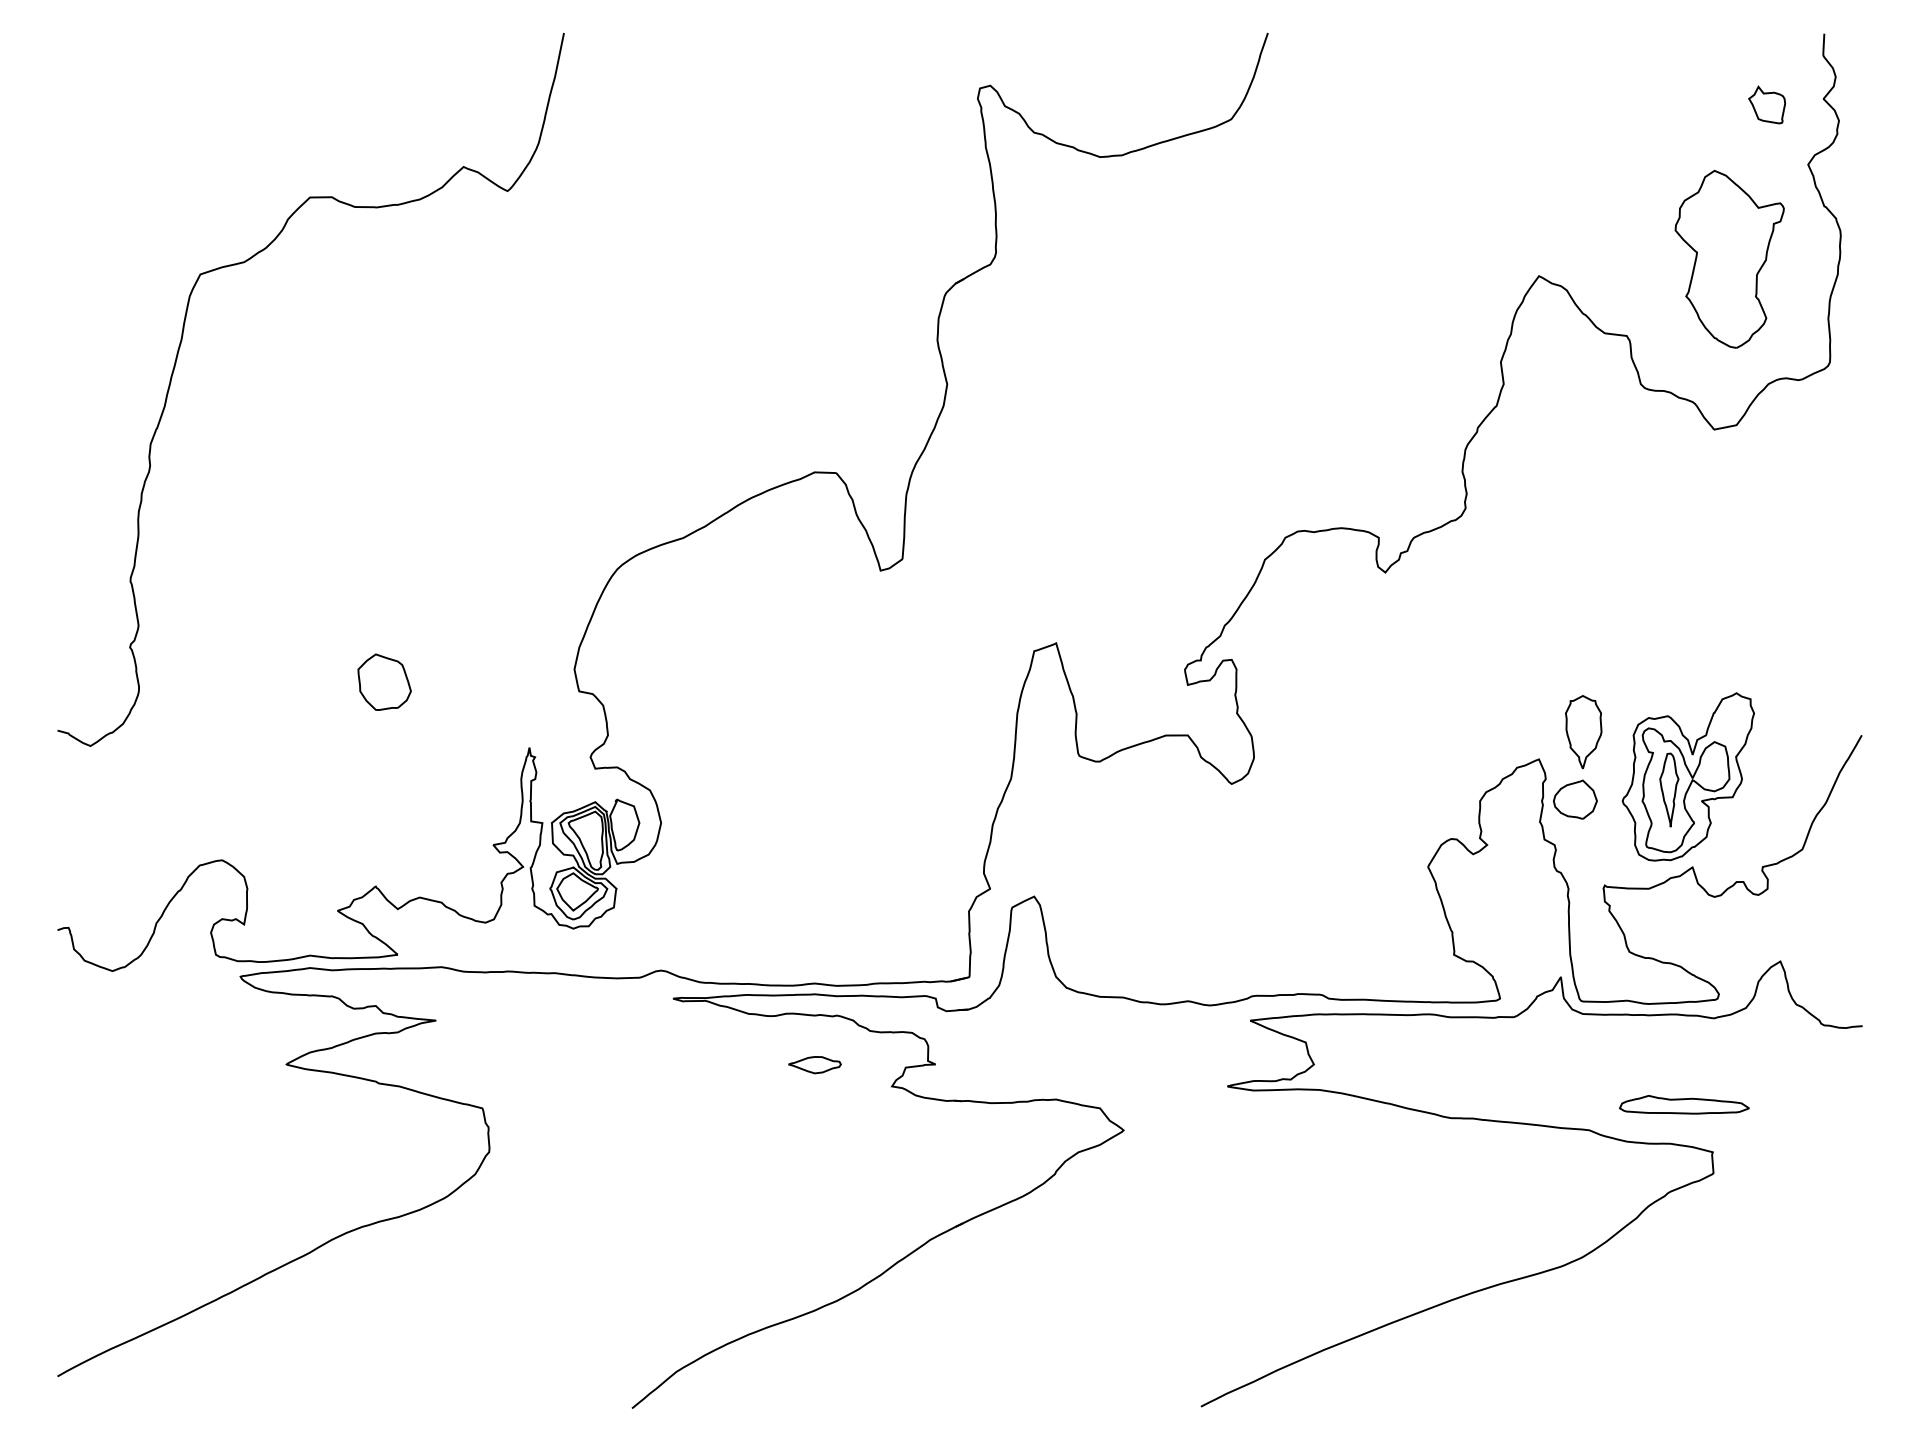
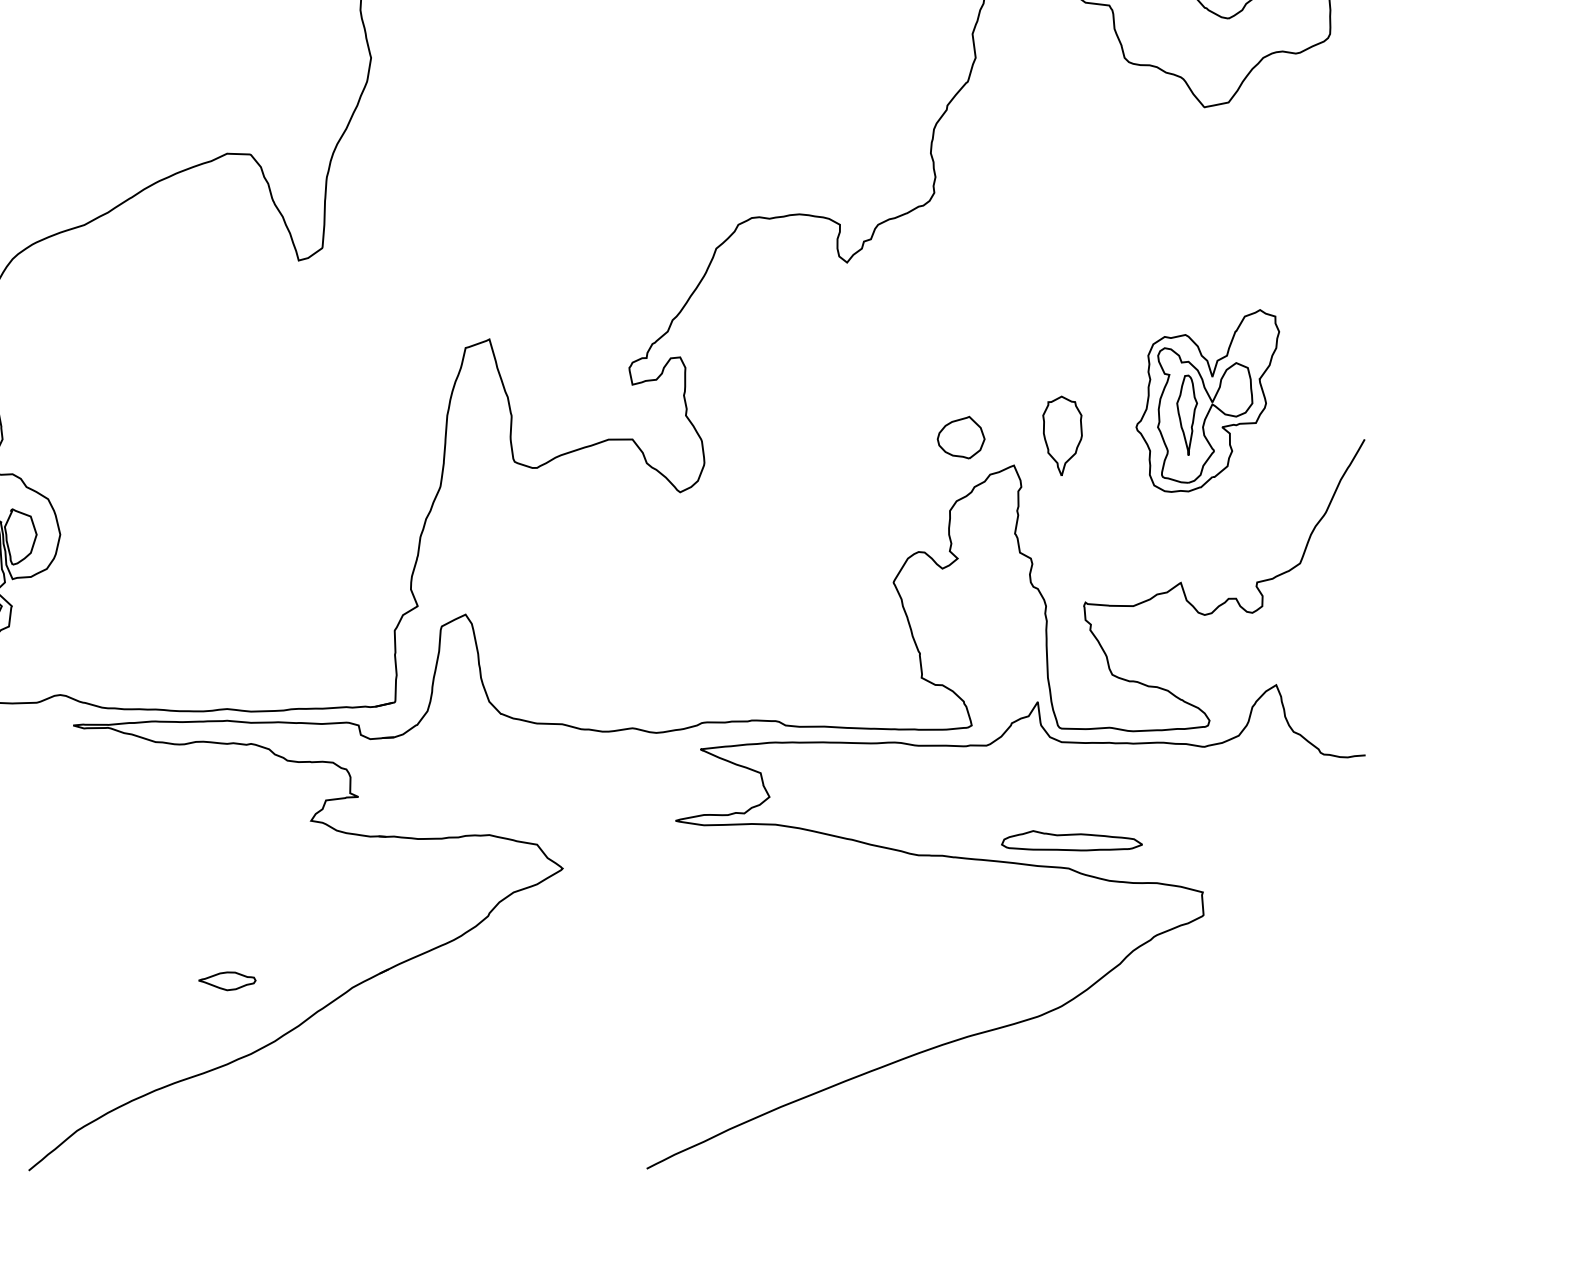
part: (1687, 776) -> (1206, 400), moved
part: (1575, 799) -> (961, 437), moved
part: (814, 1065) -> (226, 981), moved
part: (1684, 1104) -> (1072, 840), moved

